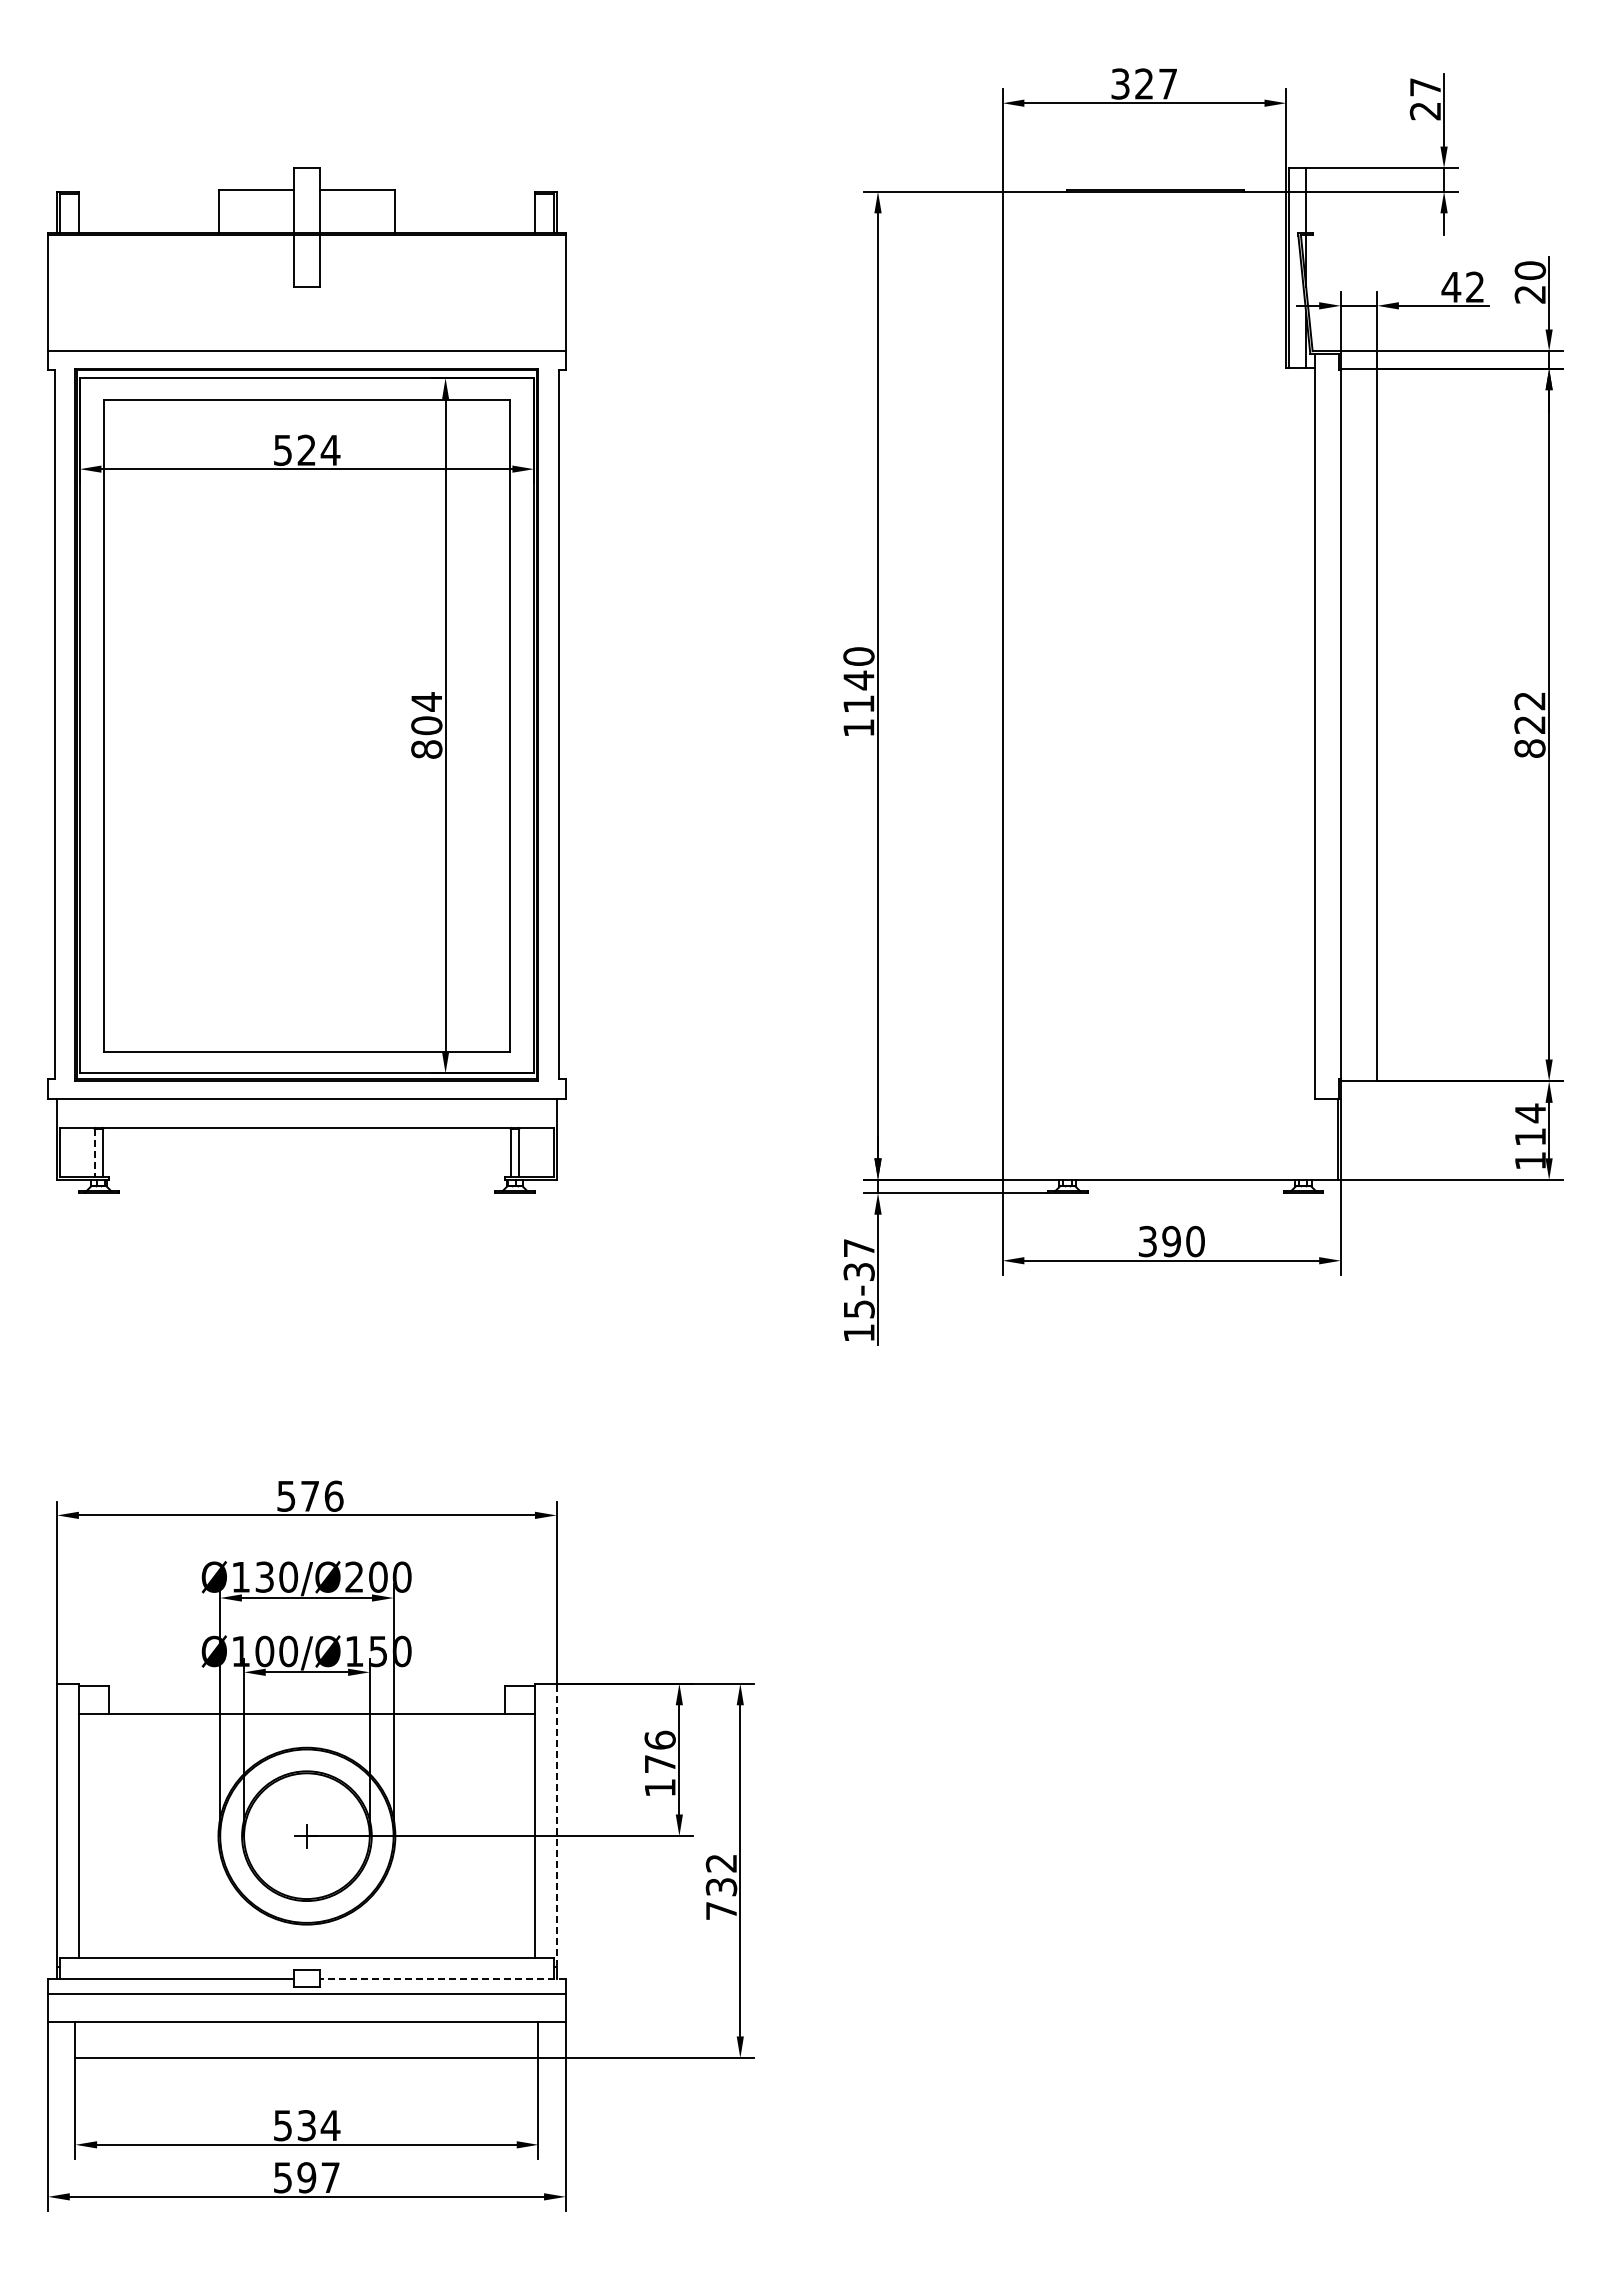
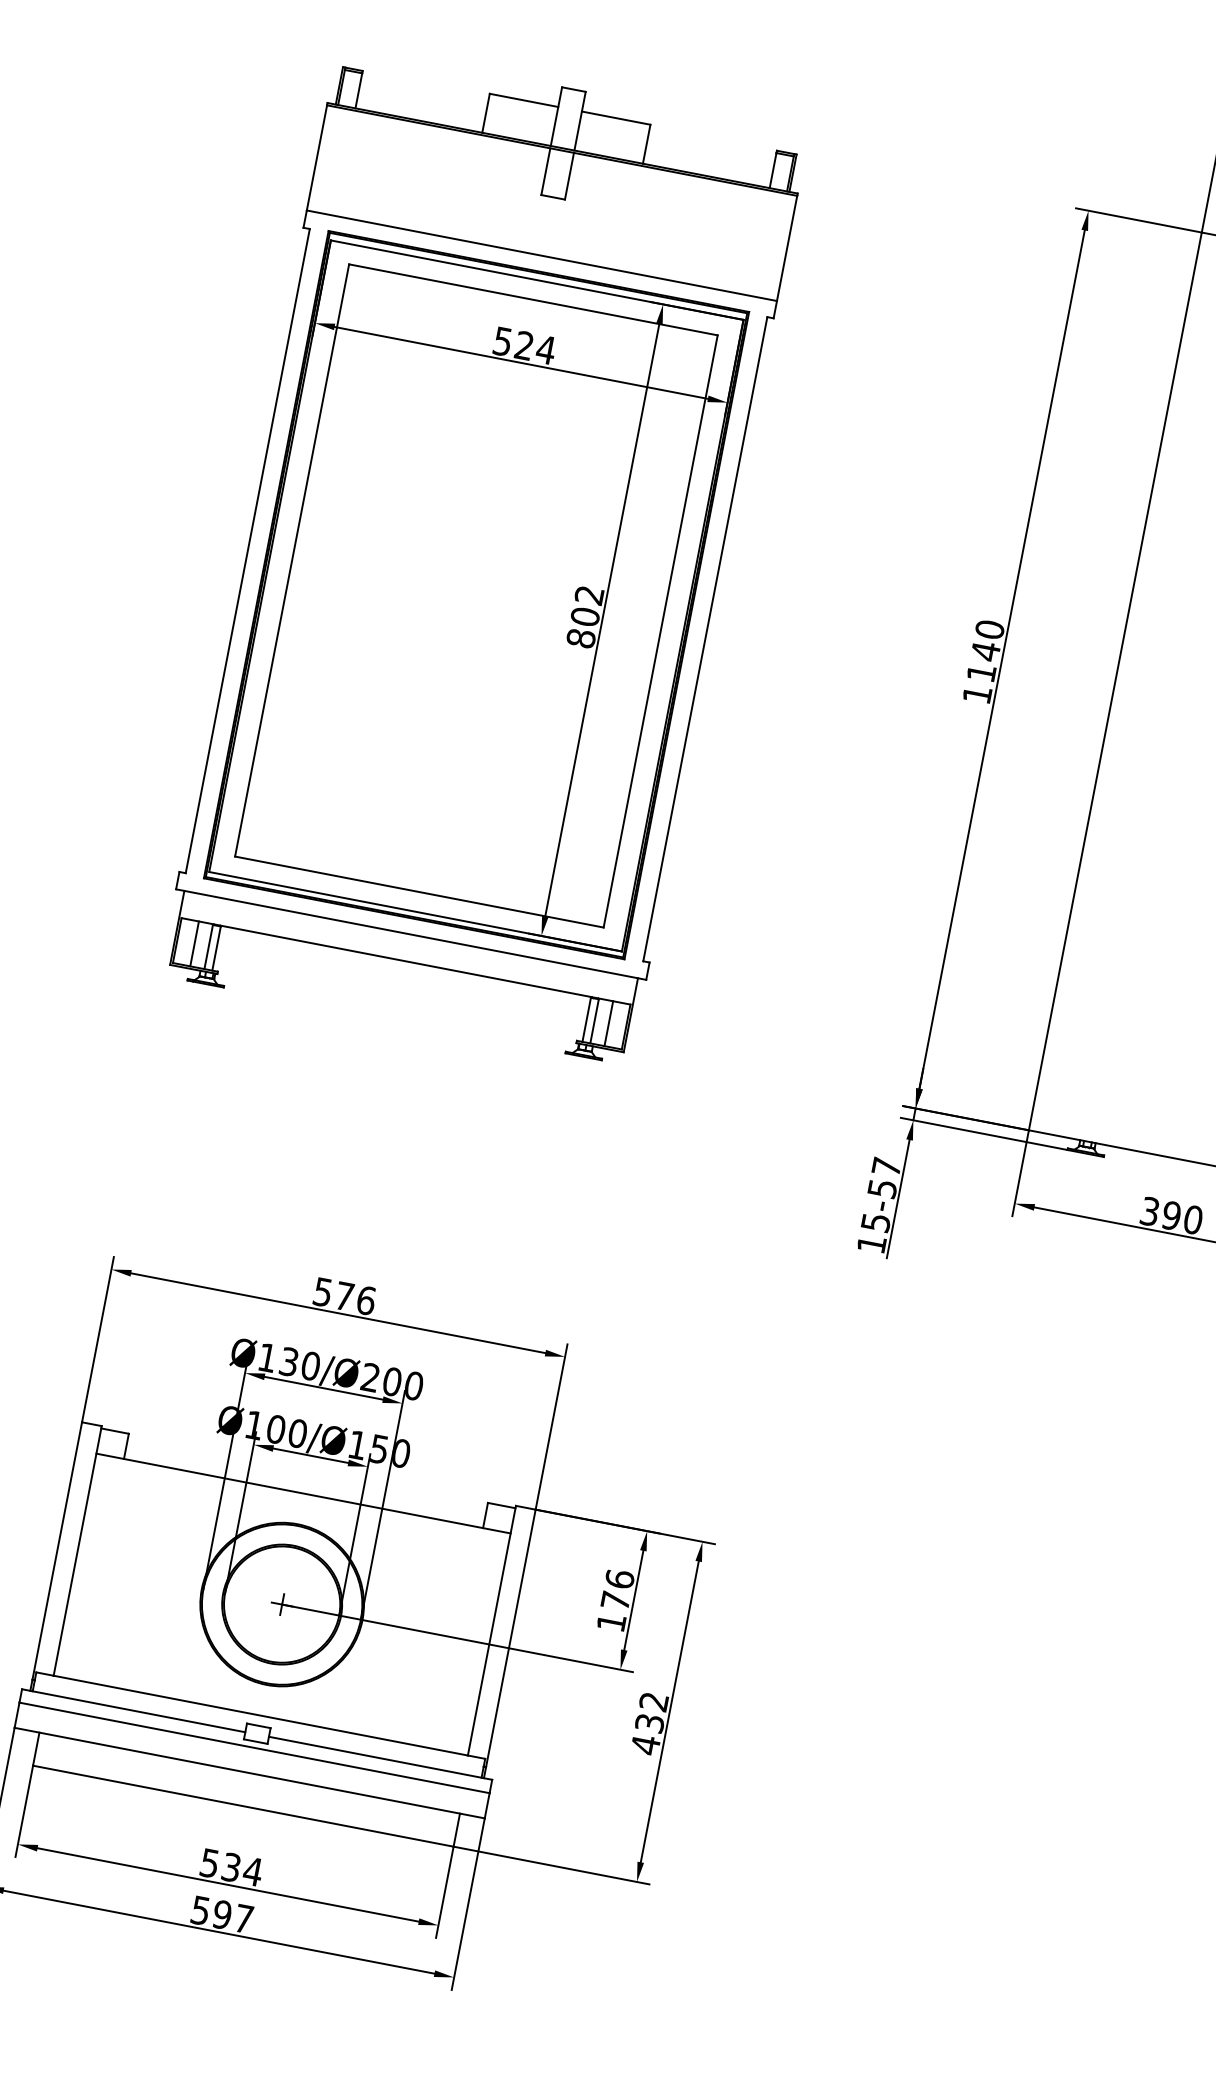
text: (426, 701) -> (589, 594), 804 -> 802
line: (78, 1152) -> (194, 943), added
line: (534, 1152) -> (608, 1023), added
line: (94, 1153) -> (208, 947), dashed -> solid
text: (858, 1271) -> (881, 1188), 15-37 -> 15-57
line: (556, 1825) -> (510, 1638), dashed -> solid
text: (721, 1910) -> (645, 1744), 732 -> 432
line: (442, 1979) -> (380, 1758), dashed -> solid

